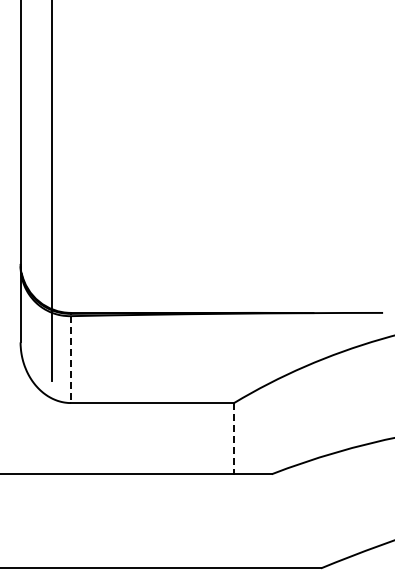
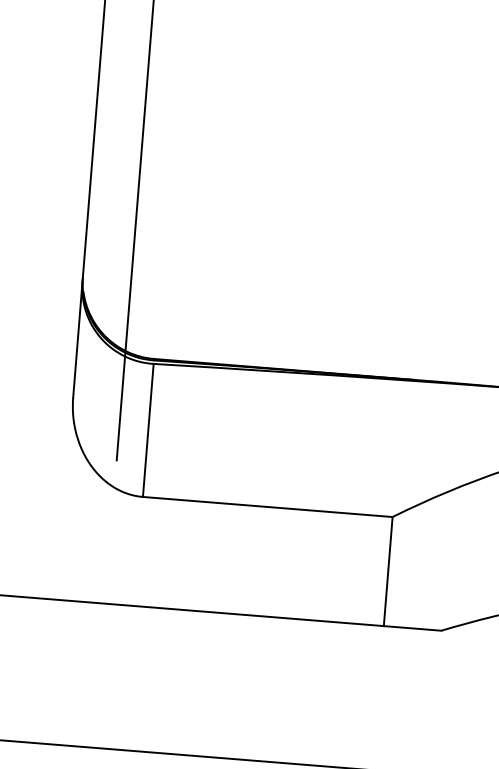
line: (71, 360) -> (148, 431), dashed -> solid
line: (234, 438) -> (388, 571), dashed -> solid

